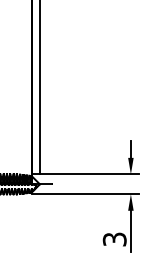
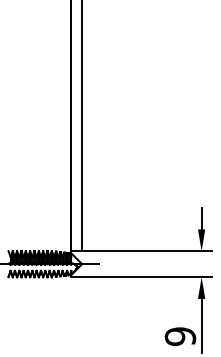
text: (114, 239) -> (180, 336), 3 -> 9

